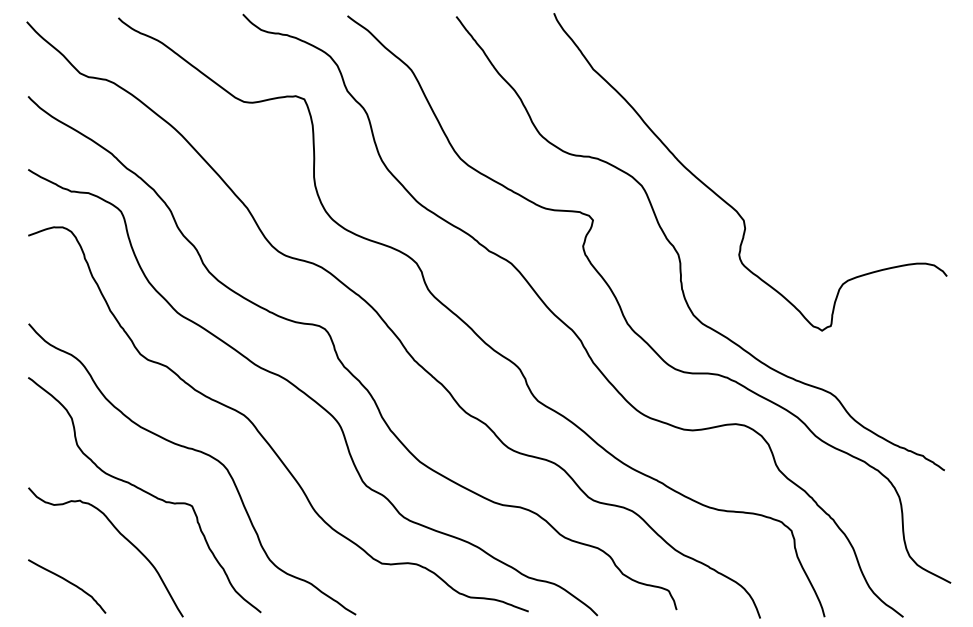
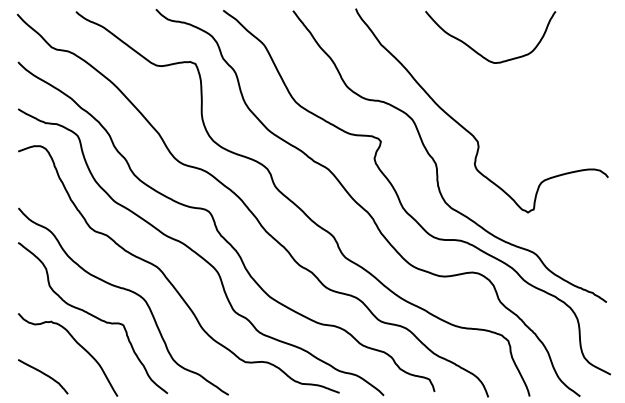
curve: (743, 79) -> (477, 51), added

